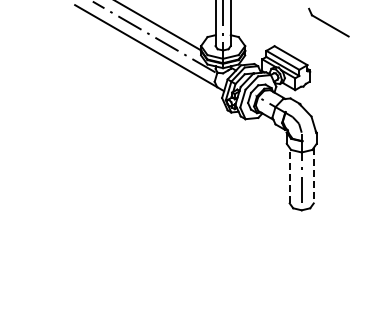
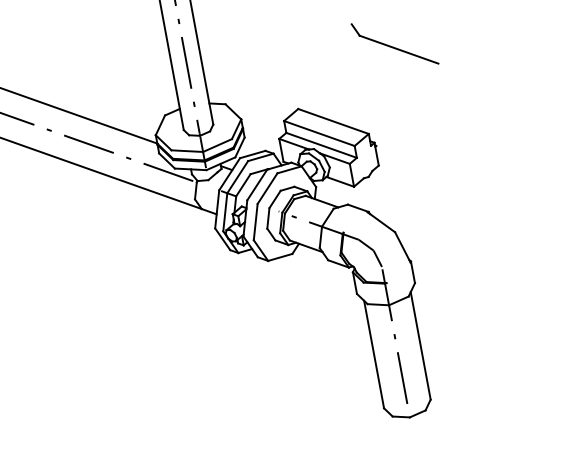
line: (289, 175) -> (373, 354), dashed -> solid
line: (313, 175) -> (420, 345), dashed -> solid

